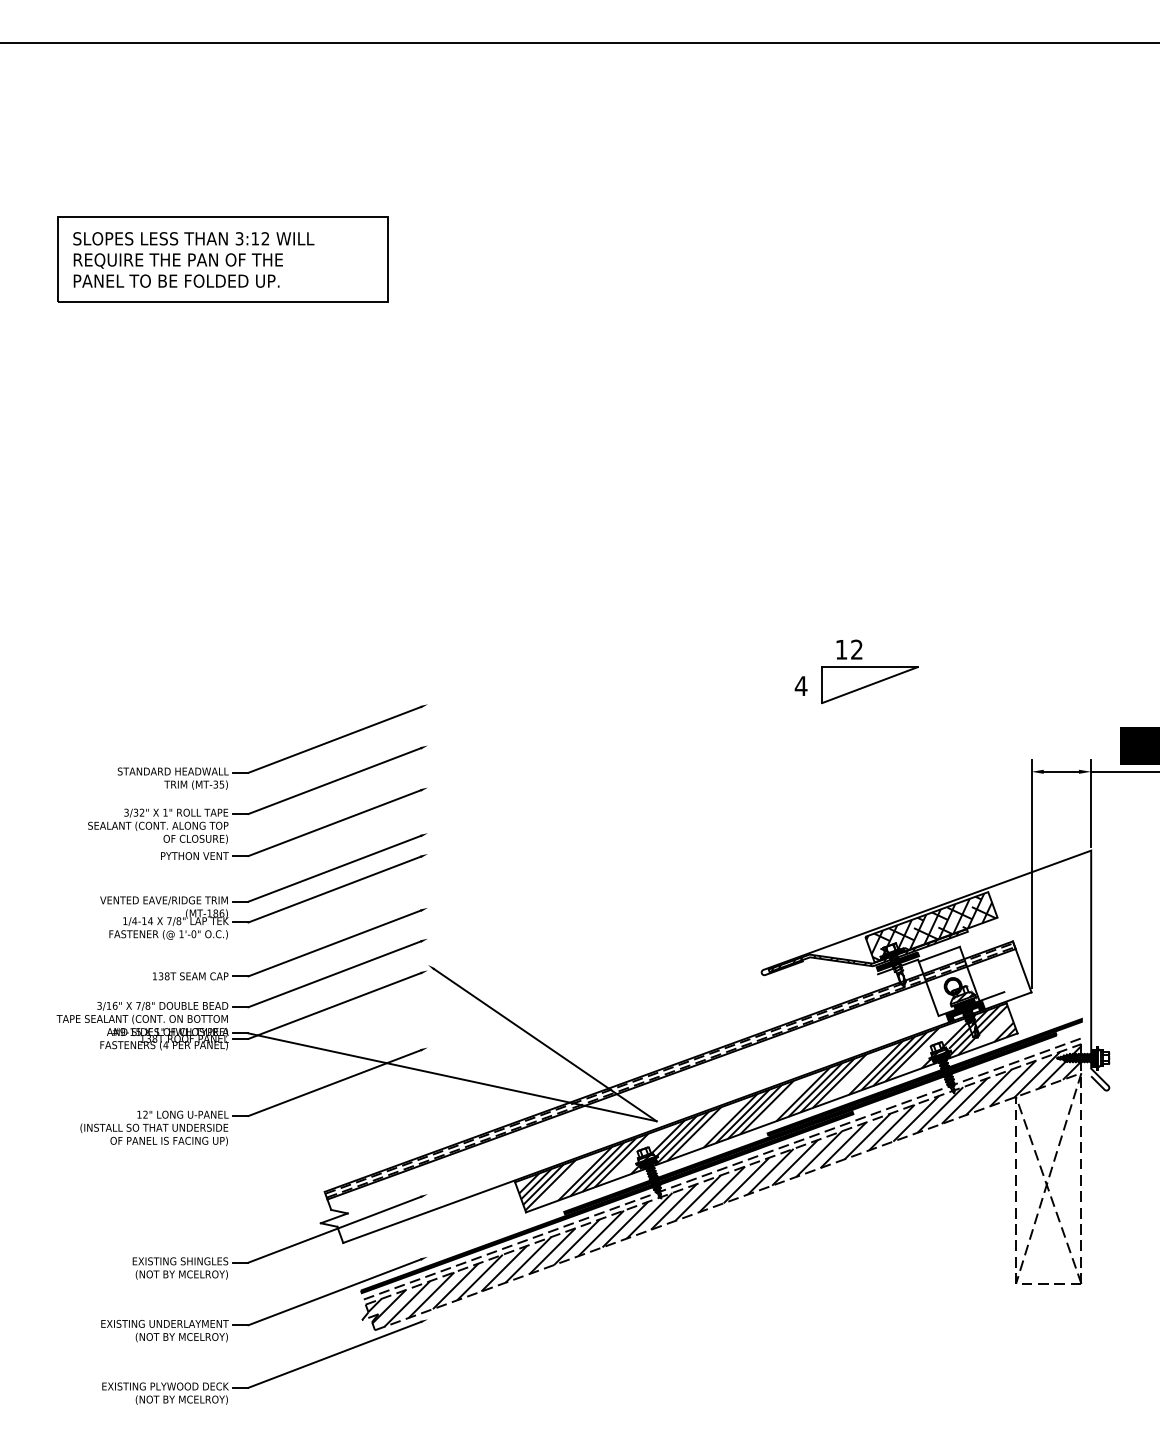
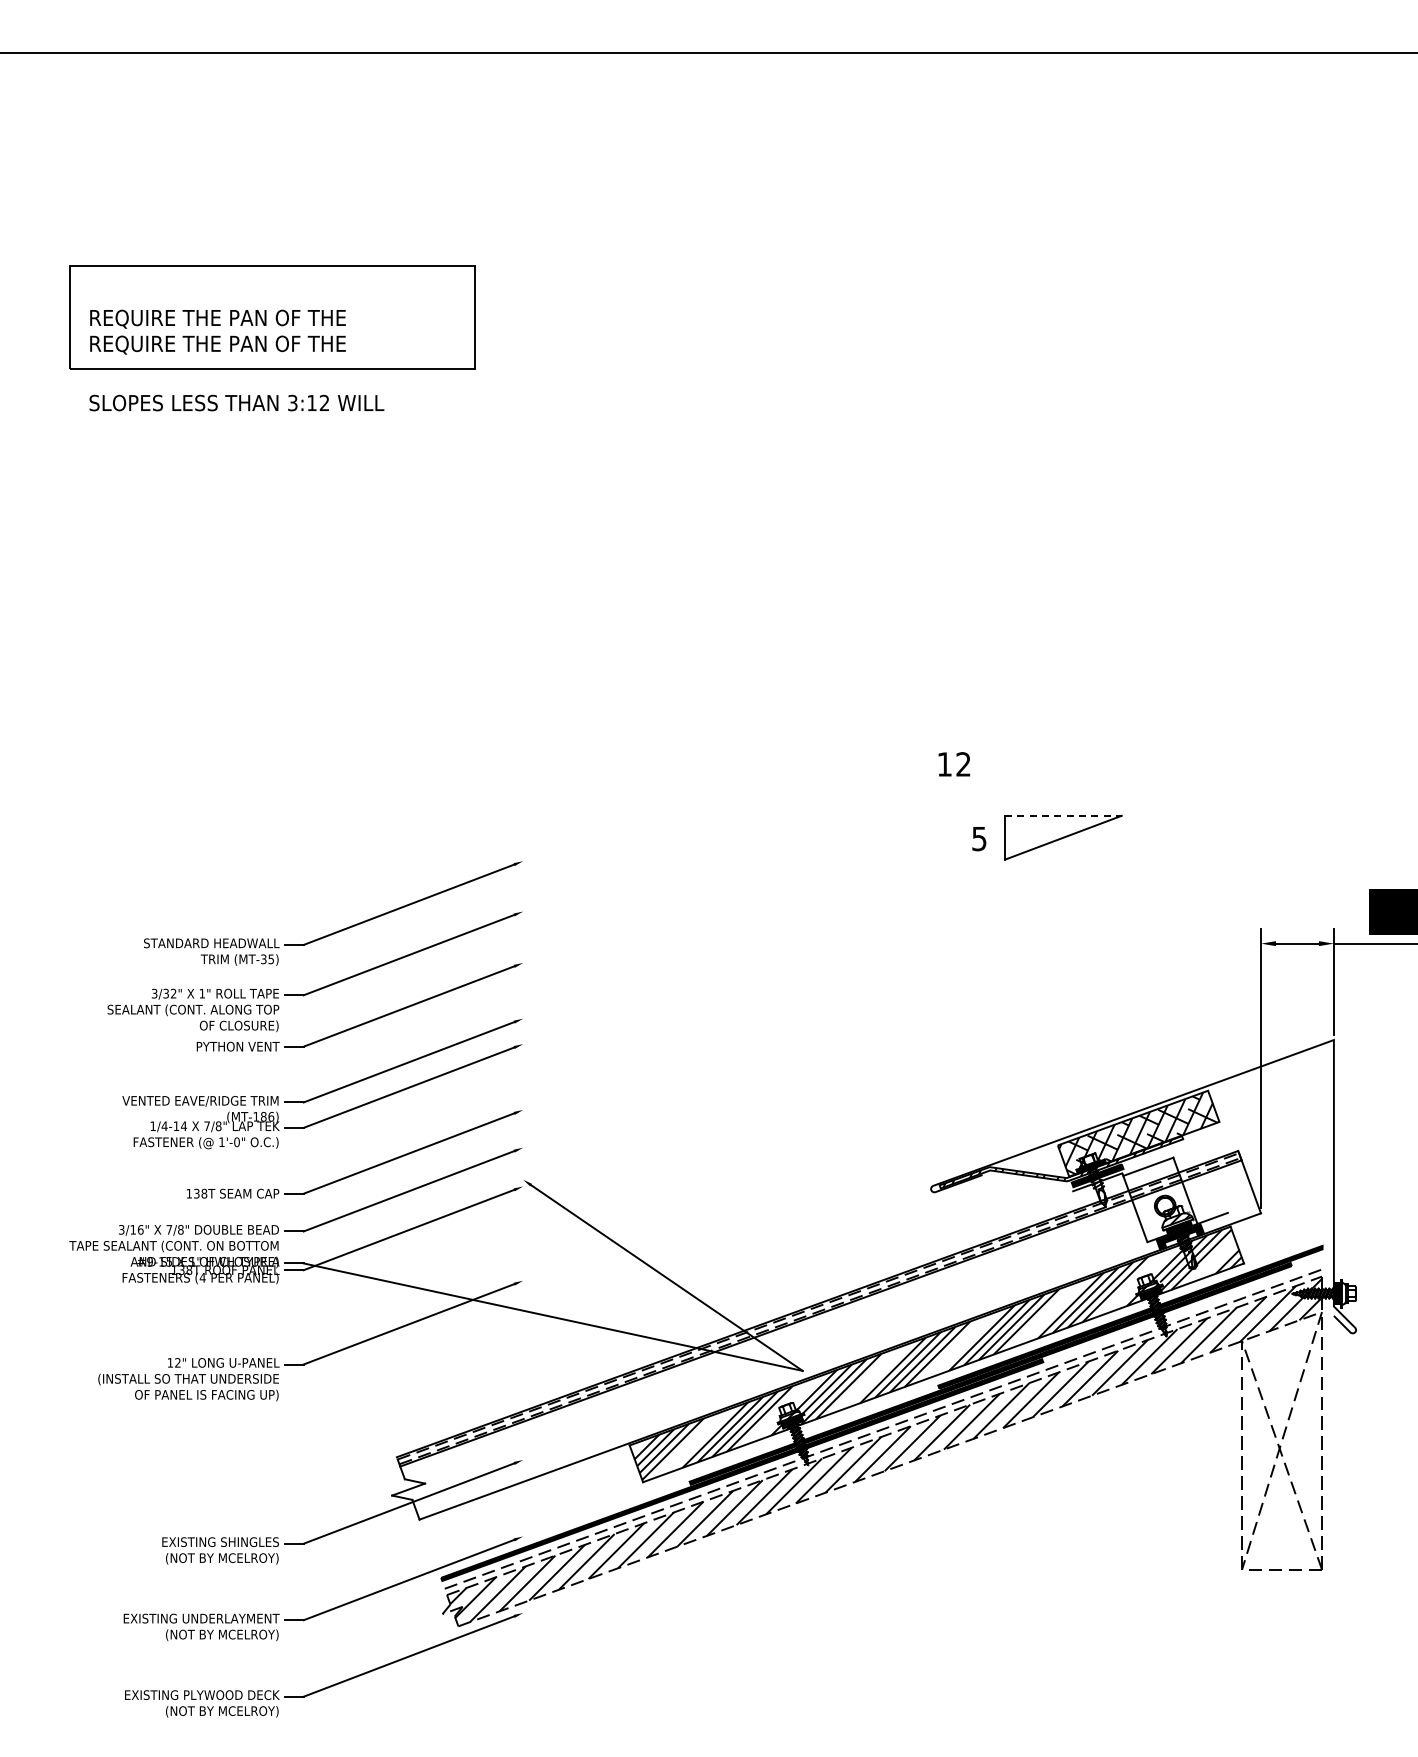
text: (193, 238) -> (236, 402), moved
text: (178, 281) -> (218, 344), PANEL TO BE FOLDED UP. -> REQUIRE THE PAN OF THE
text: (849, 649) -> (954, 764), moved
line: (869, 666) -> (1063, 815), solid -> dashed
text: (801, 686) -> (979, 839), 4 -> 5

